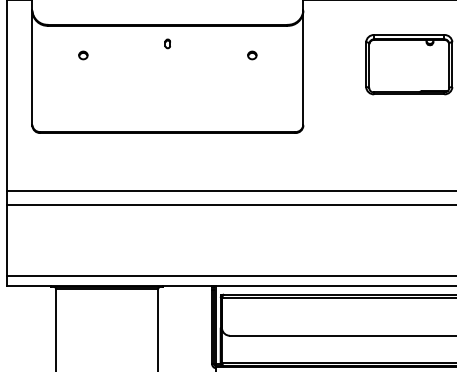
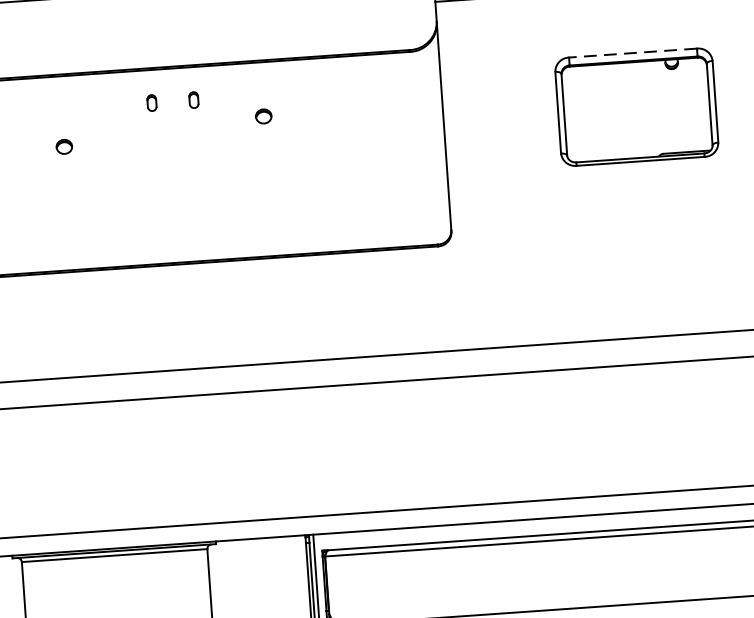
line: (408, 34) -> (631, 52), solid -> dashed
part: (144, 43) -> (151, 102), added
part: (83, 55) -> (64, 146), moved
part: (252, 55) -> (264, 116), moved

